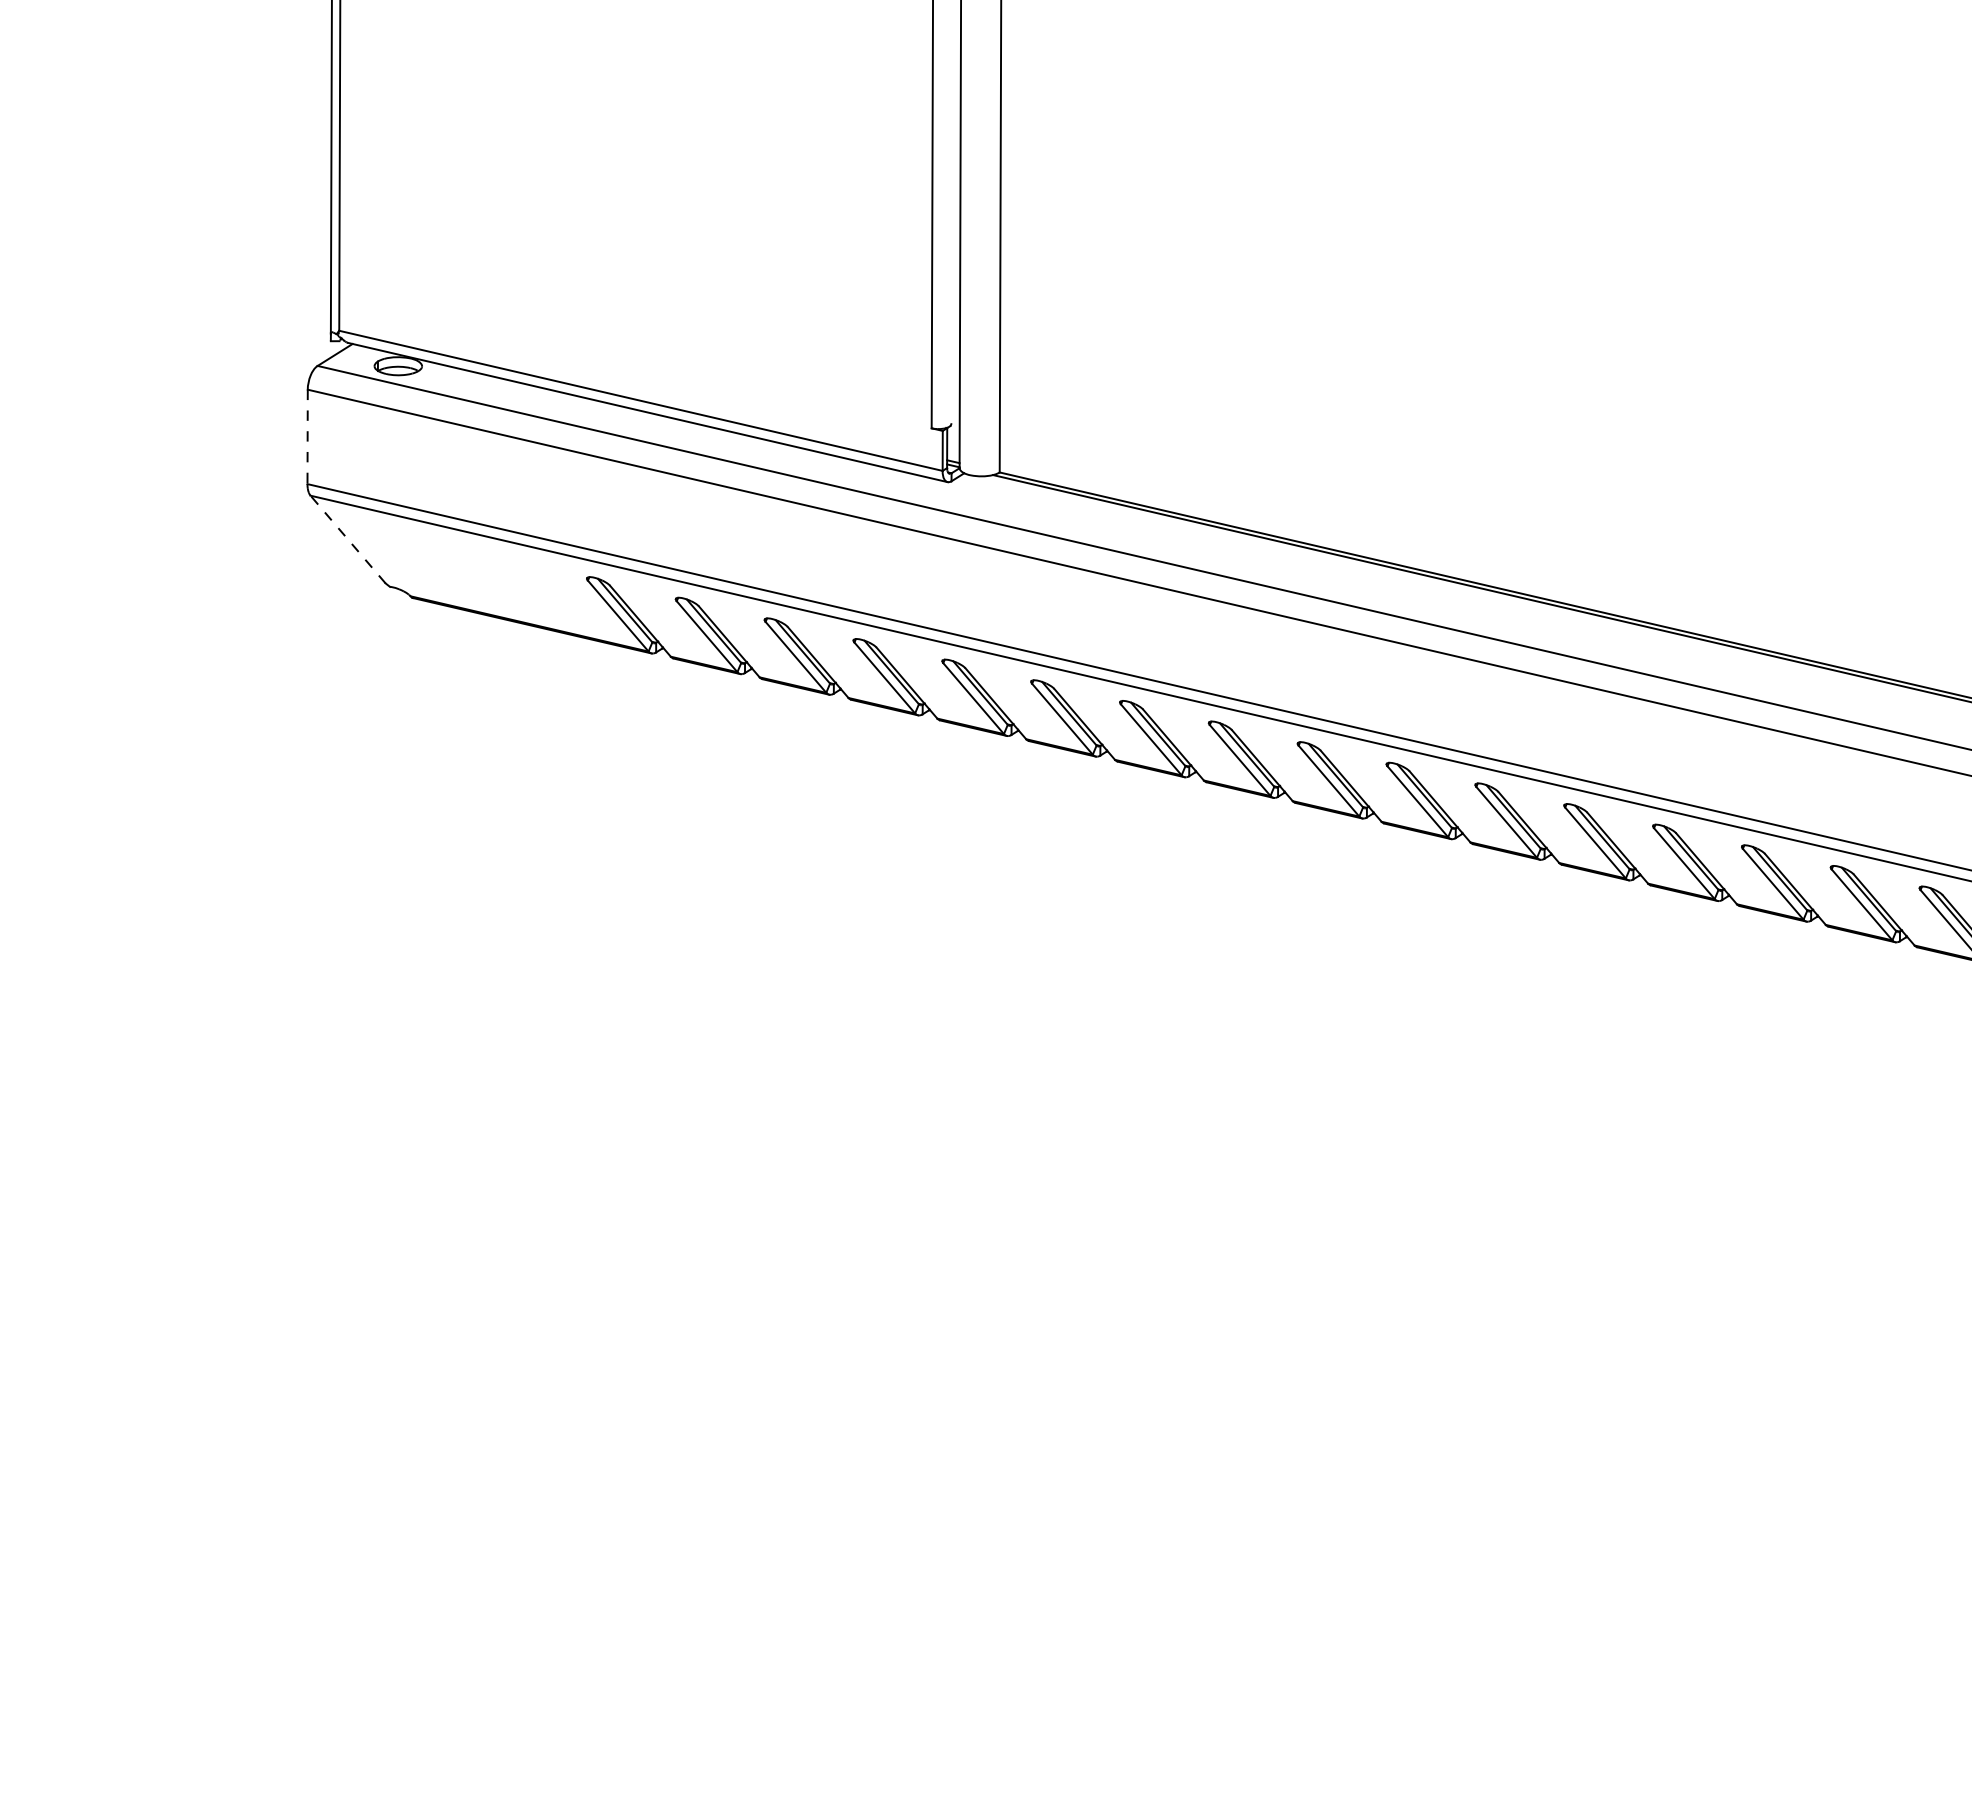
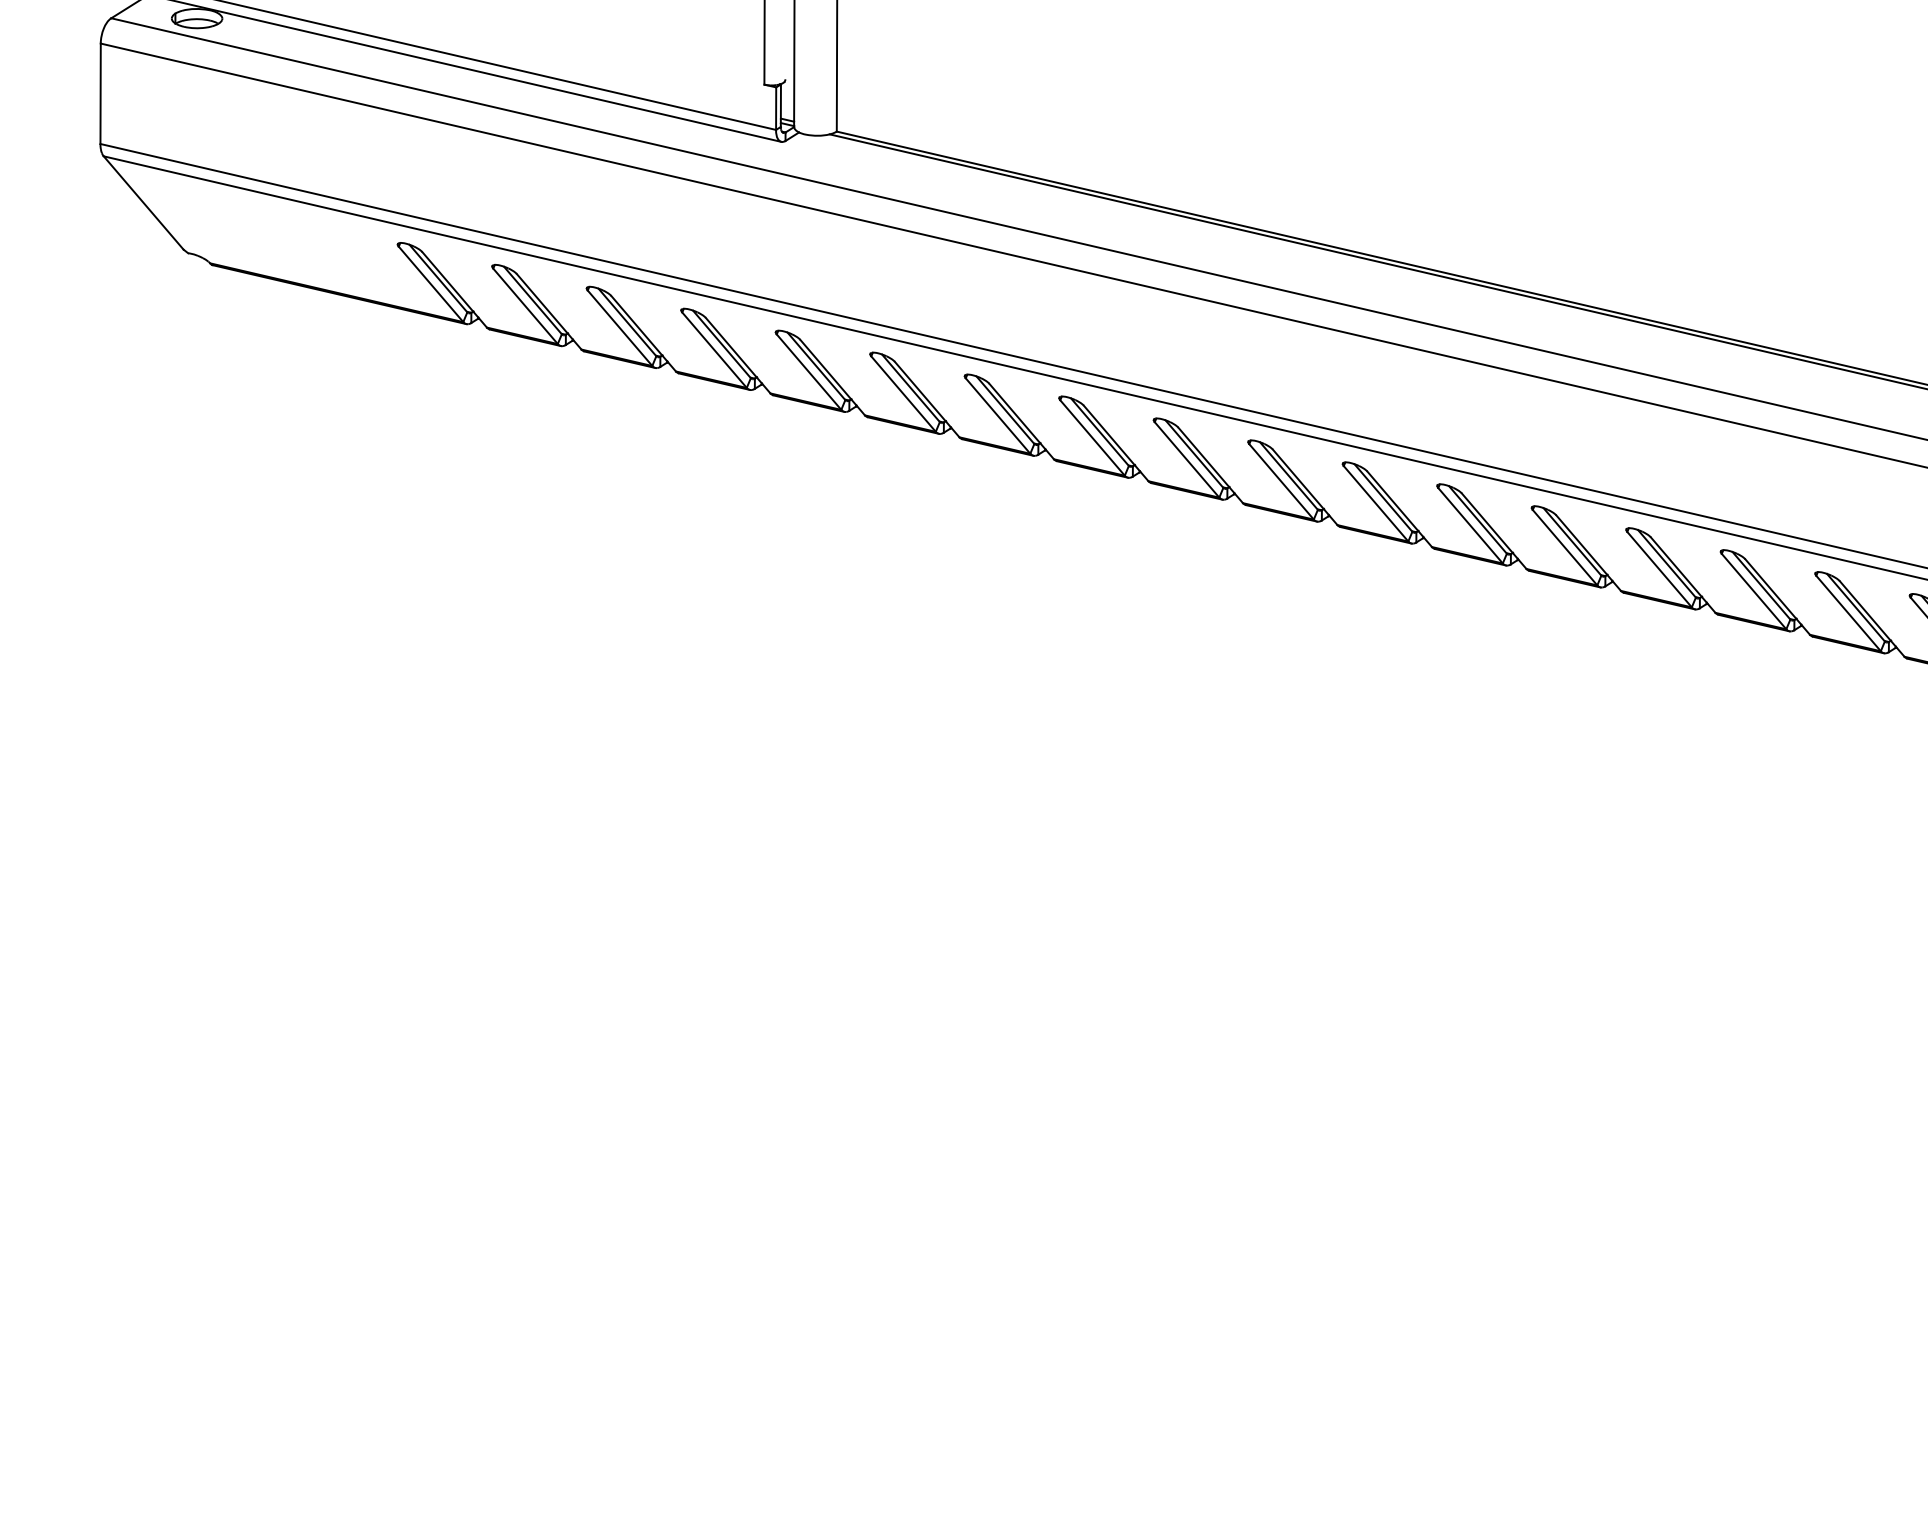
line: (307, 437) -> (100, 94), dashed -> solid
line: (348, 539) -> (144, 202), dashed -> solid

